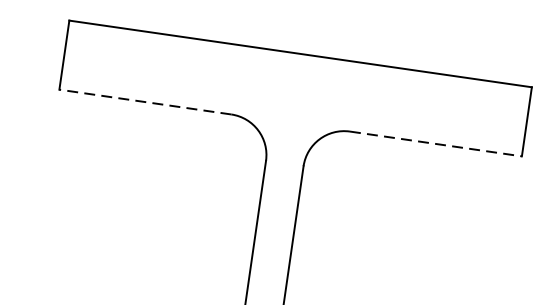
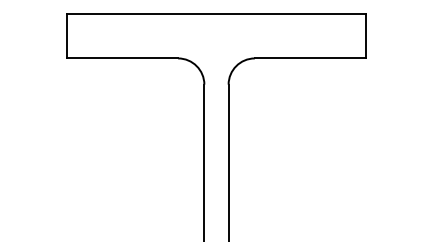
line: (145, 102) -> (122, 58), dashed -> solid
line: (436, 144) -> (310, 58), dashed -> solid

